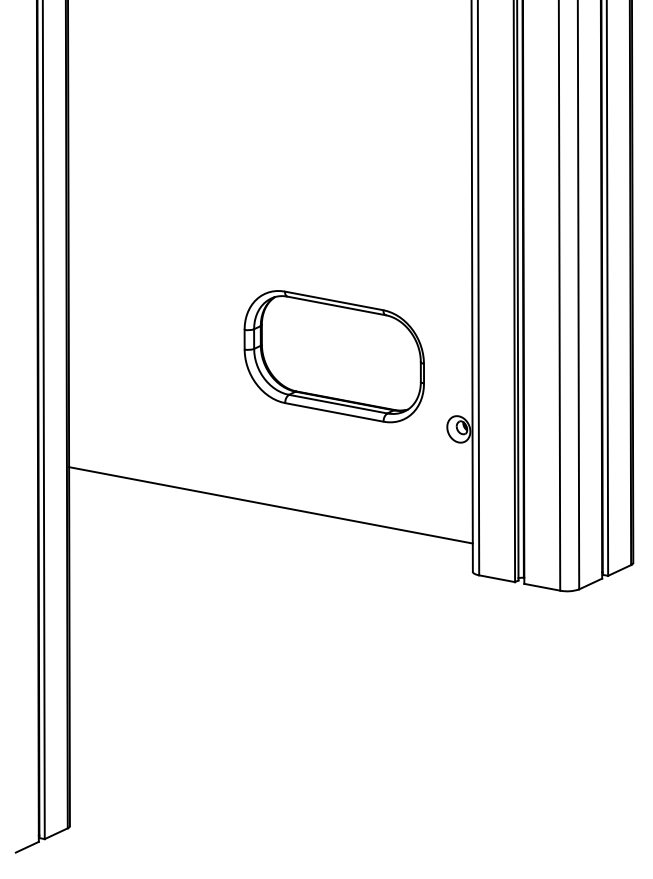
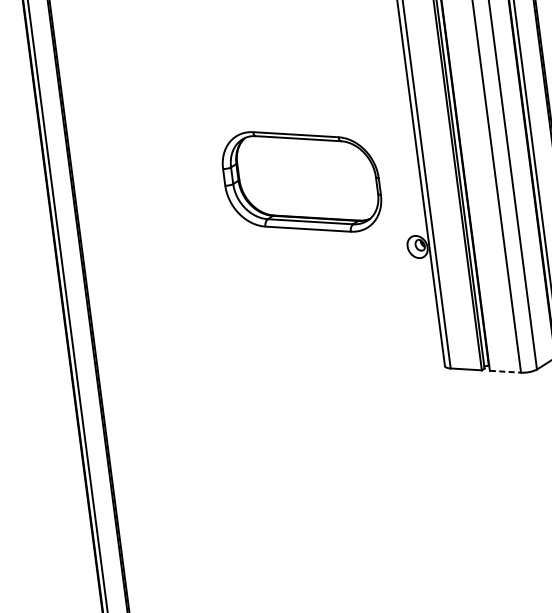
part: (333, 356) -> (301, 181), moved
line: (270, 505) -> (266, 331), removed
line: (542, 587) -> (505, 371), solid -> dashed

